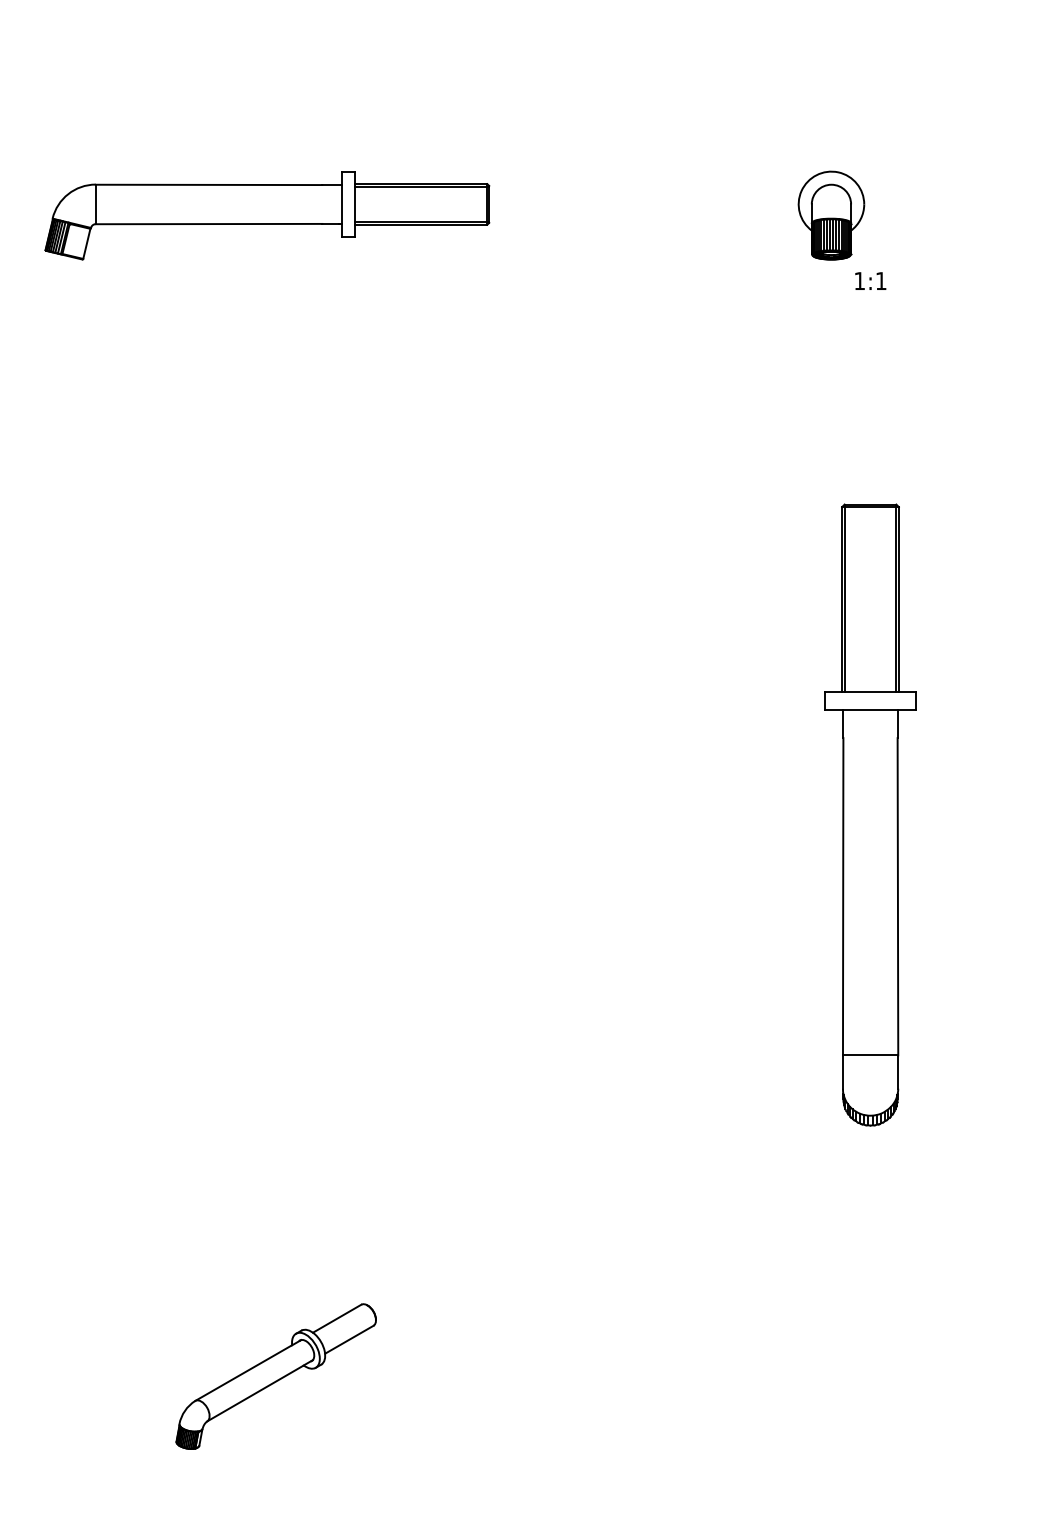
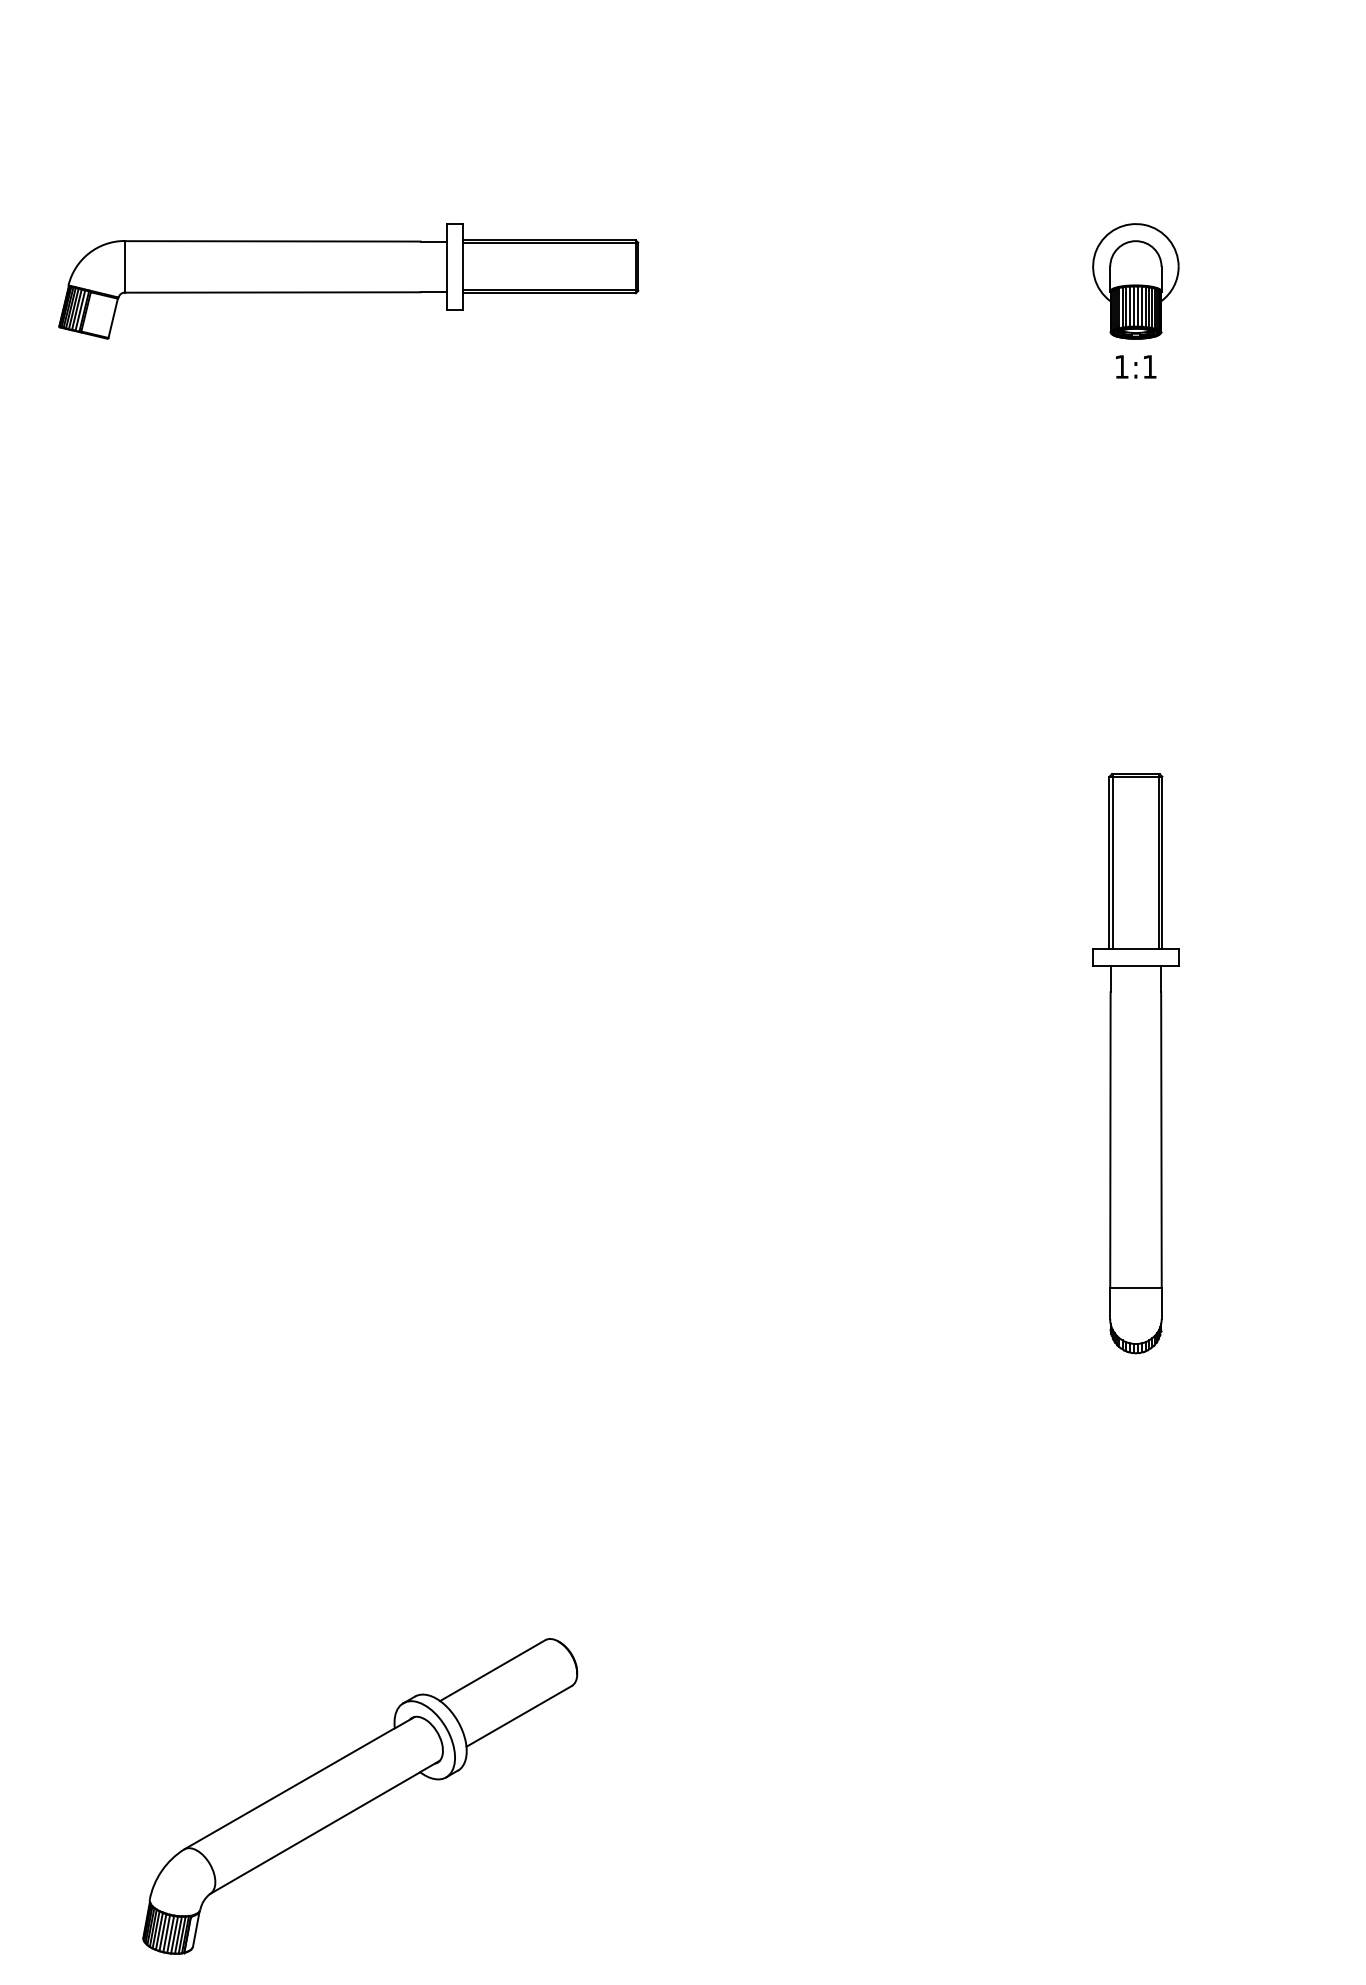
part: (831, 215) -> (1135, 281), moved
part: (870, 814) -> (1135, 1063), size x0.71
part: (276, 1376) -> (360, 1796), size x1.67

